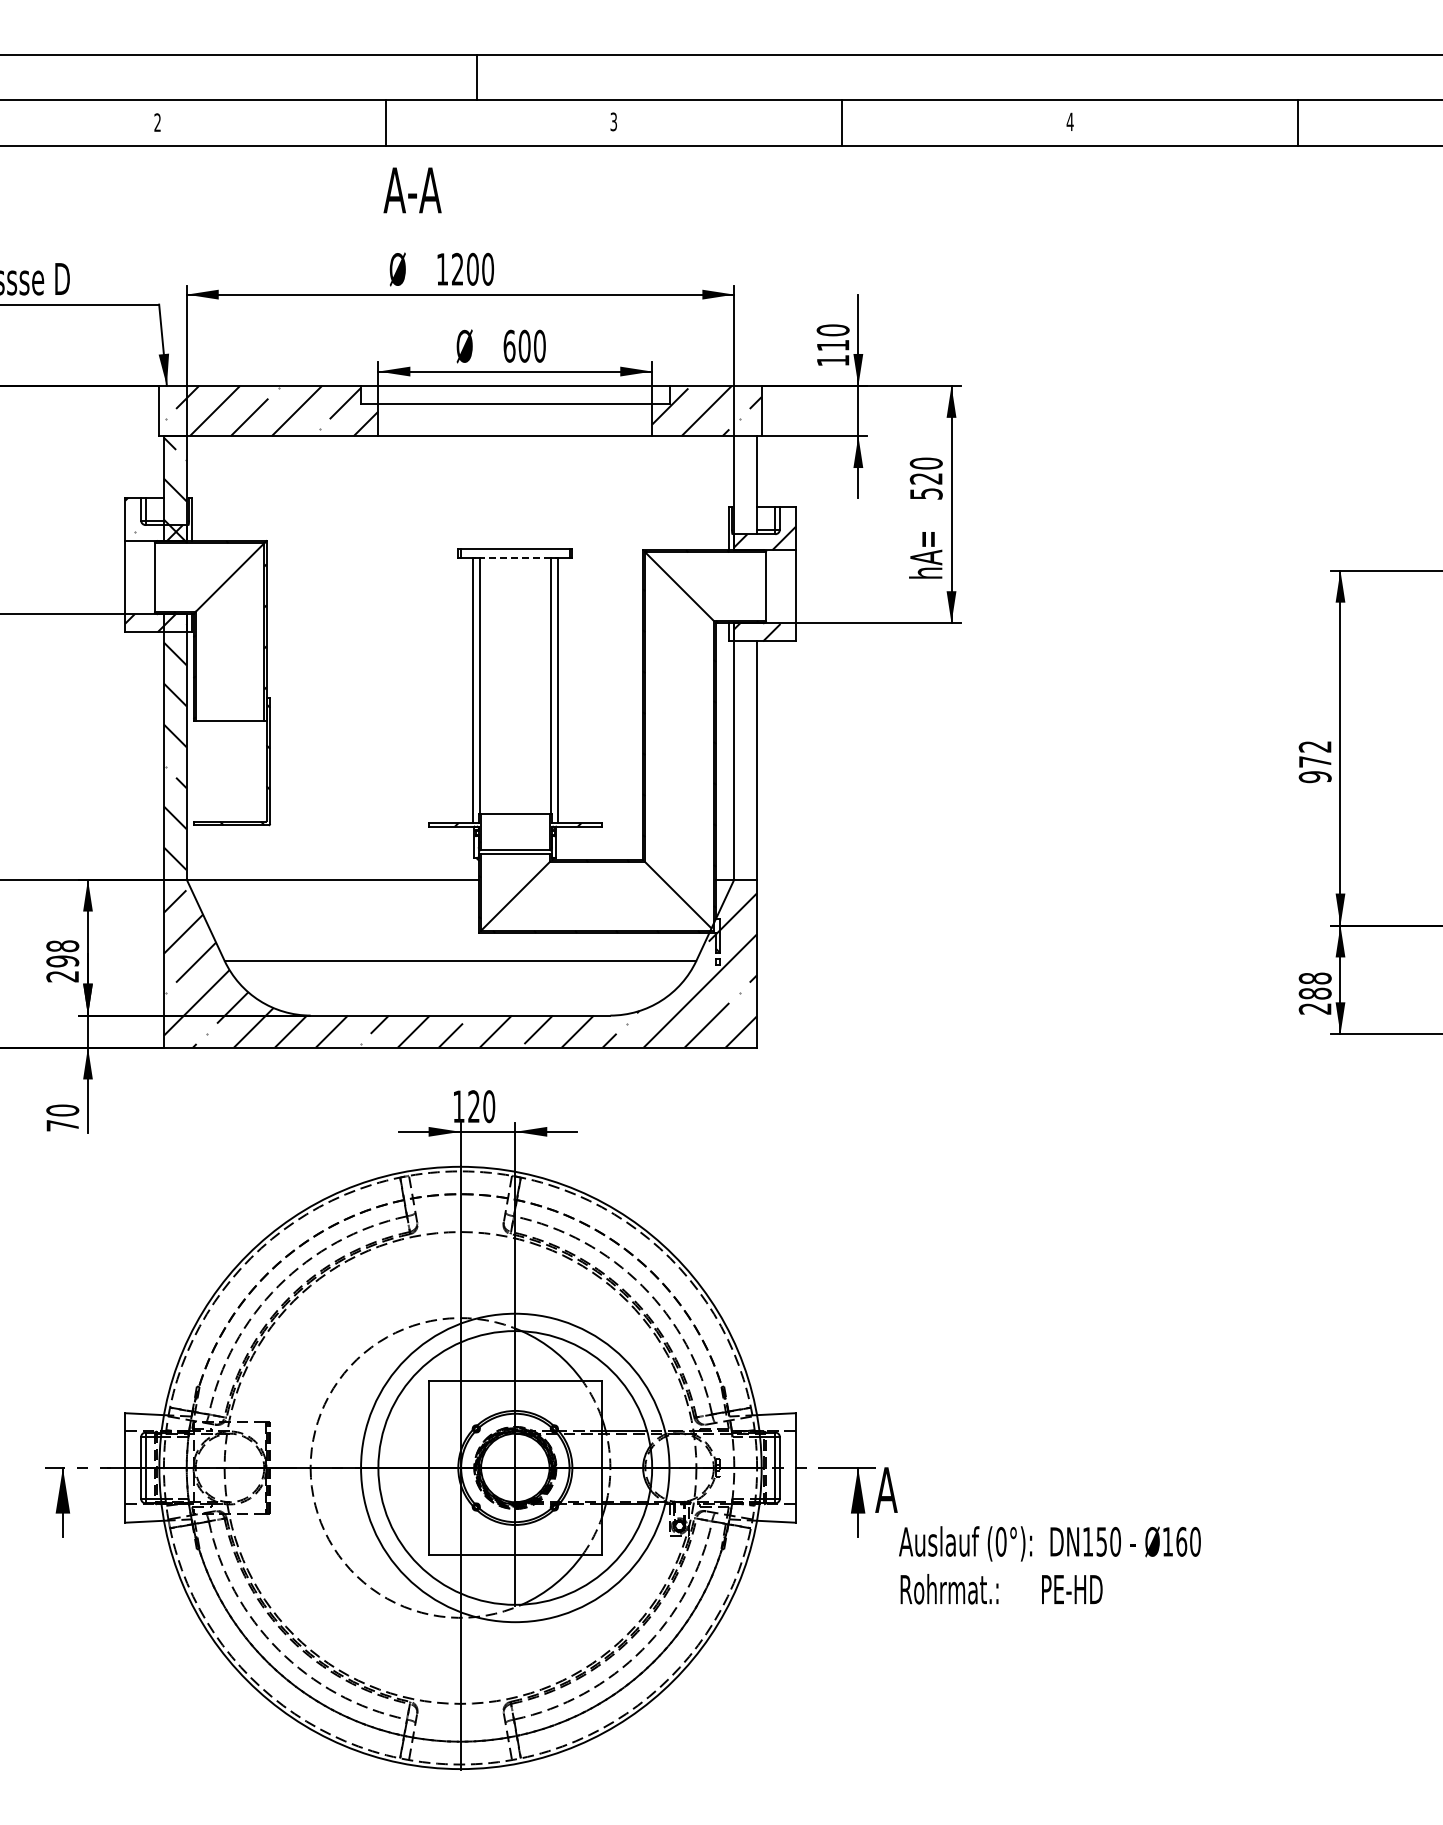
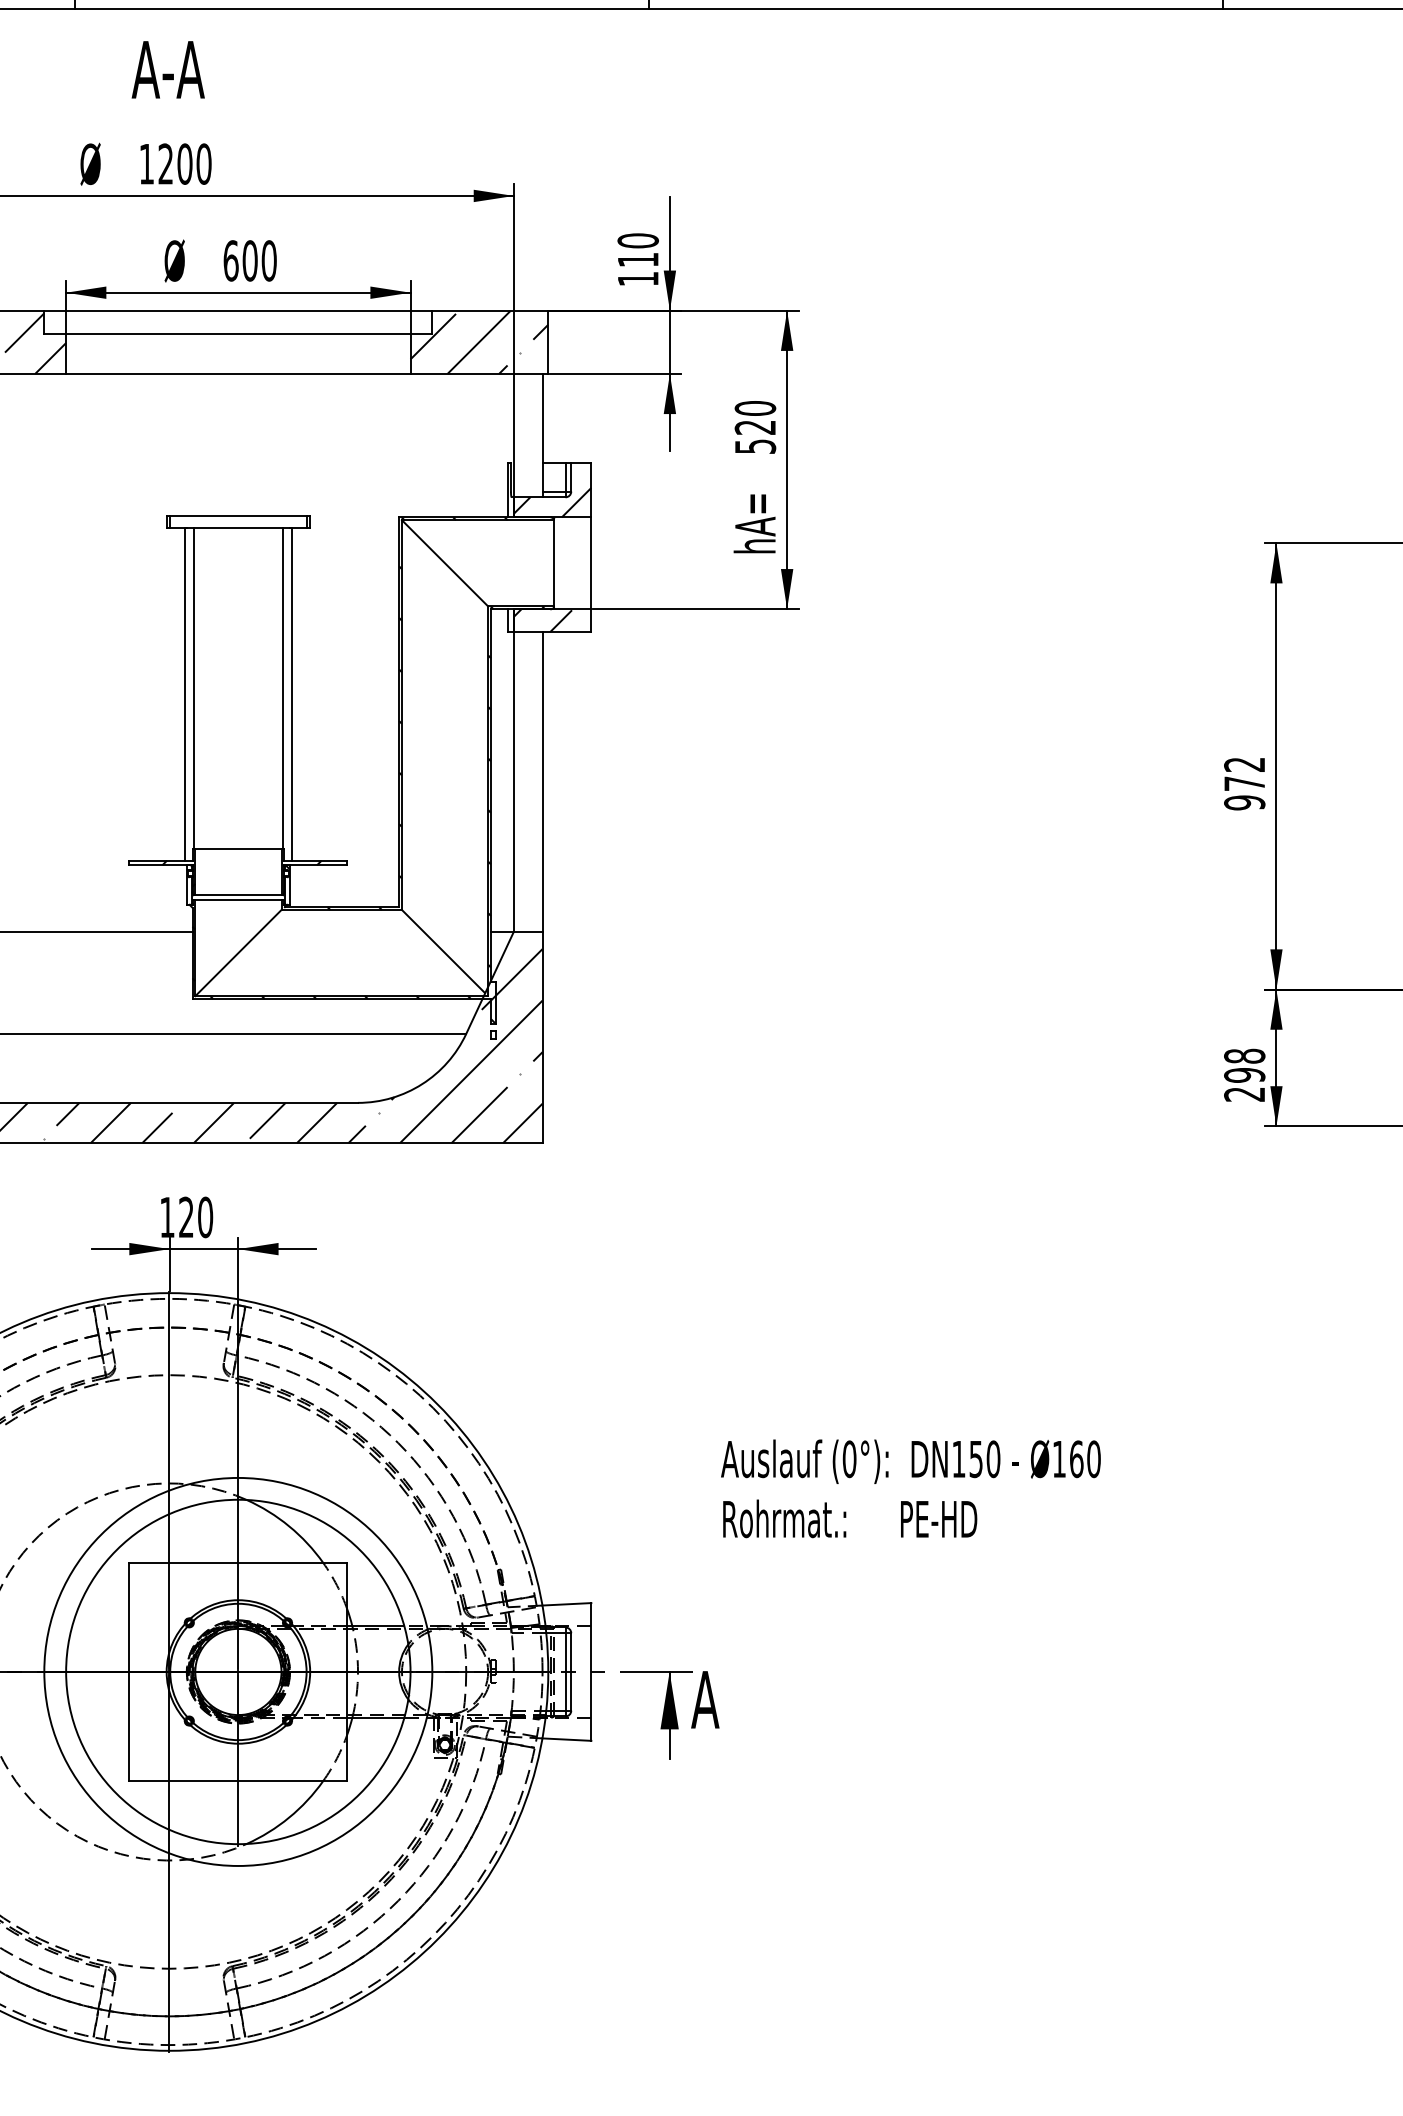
text: (412, 190) -> (168, 69), moved
line: (514, 558) -> (237, 527), dashed -> solid
text: (1315, 993) -> (1245, 1075), 288 -> 298
text: (1049, 1565) -> (910, 1488), moved

